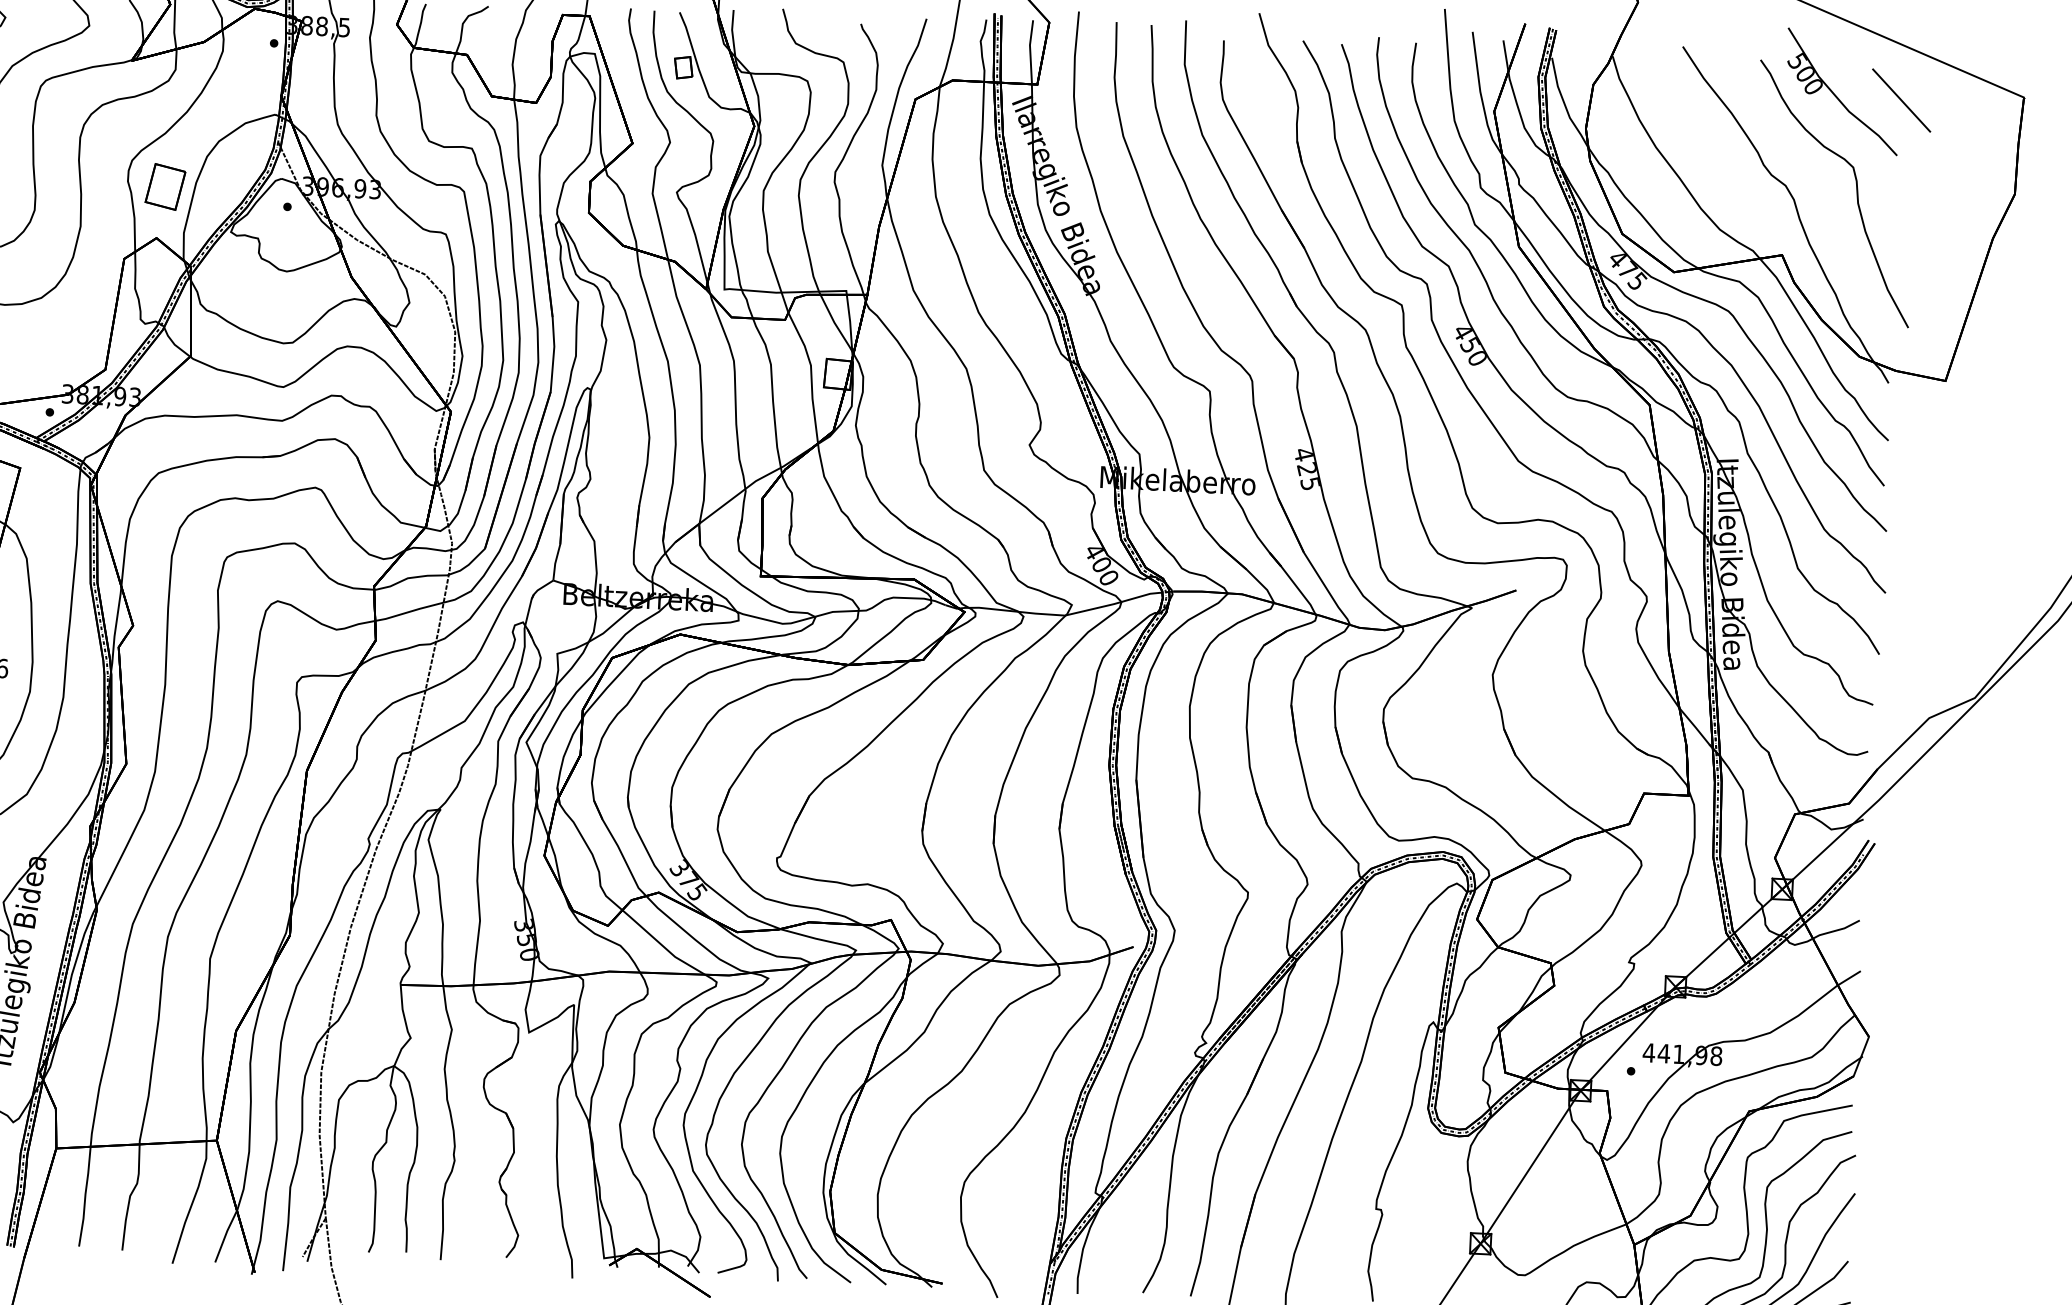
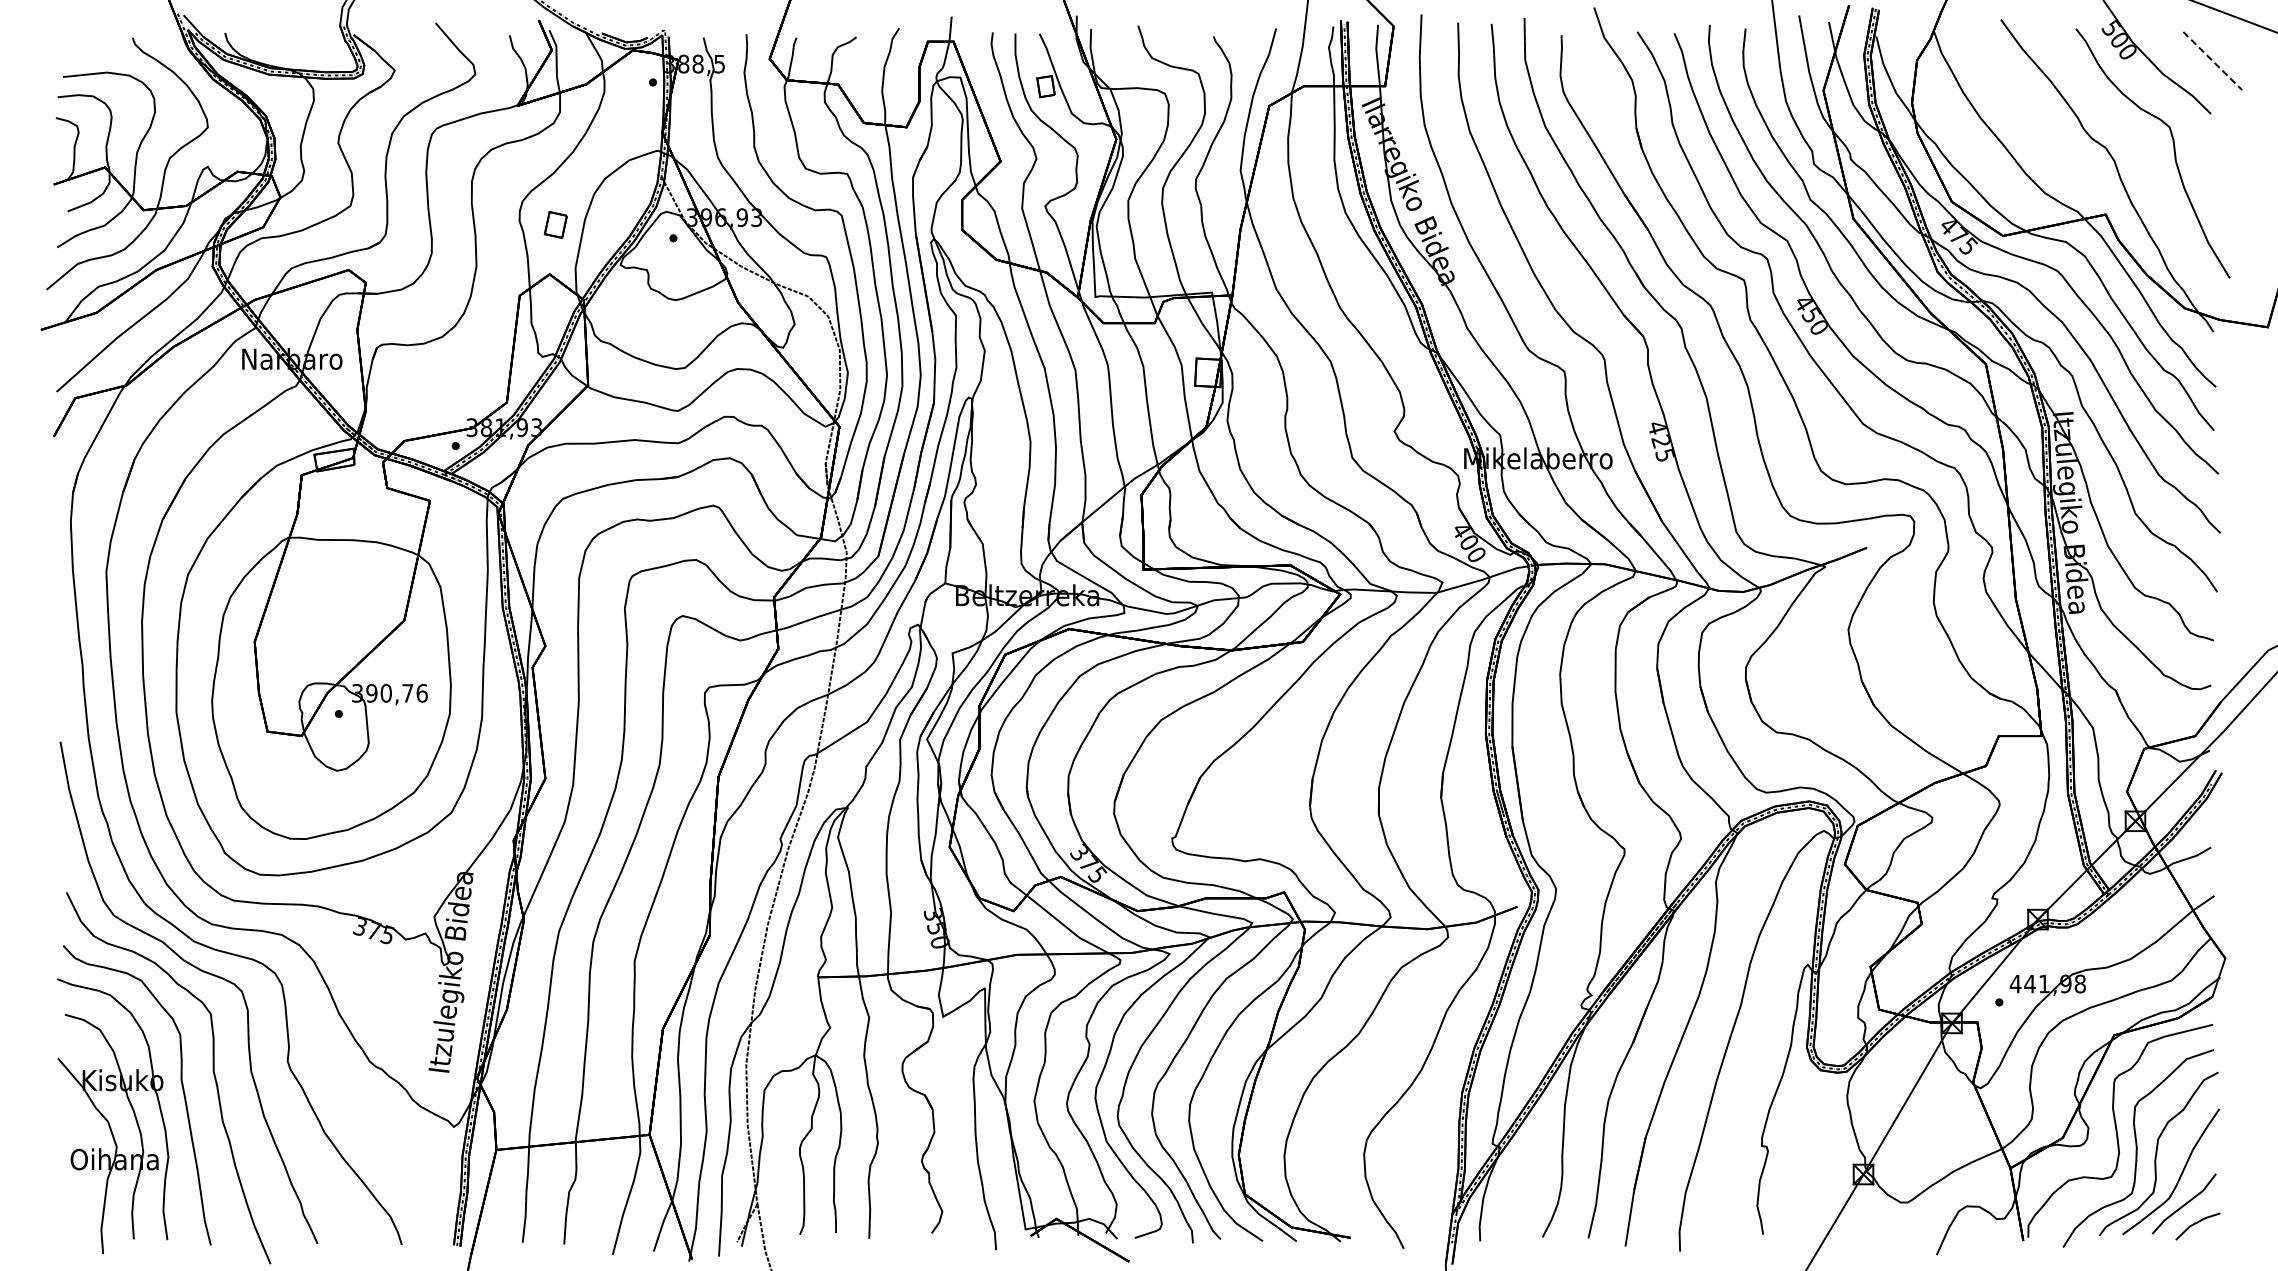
line: (1902, 101) -> (2213, 61), solid -> dashed
part: (165, 186) -> (555, 224), size x0.6

